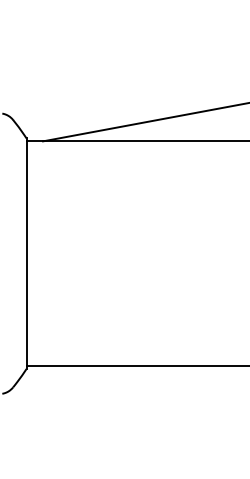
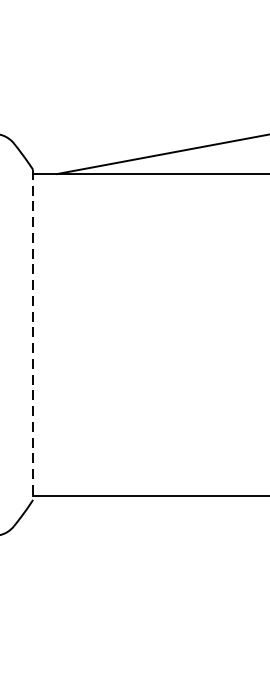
line: (26, 254) -> (33, 336), solid -> dashed

